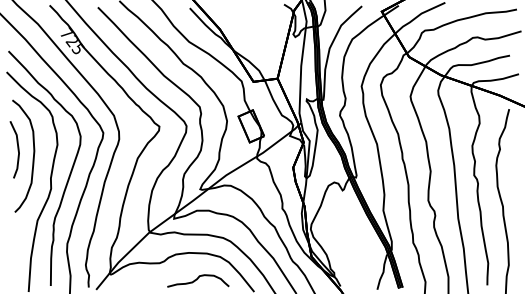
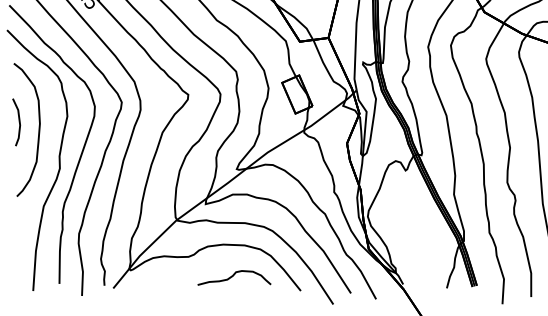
part: (14, 149) -> (16, 121), size x0.7

